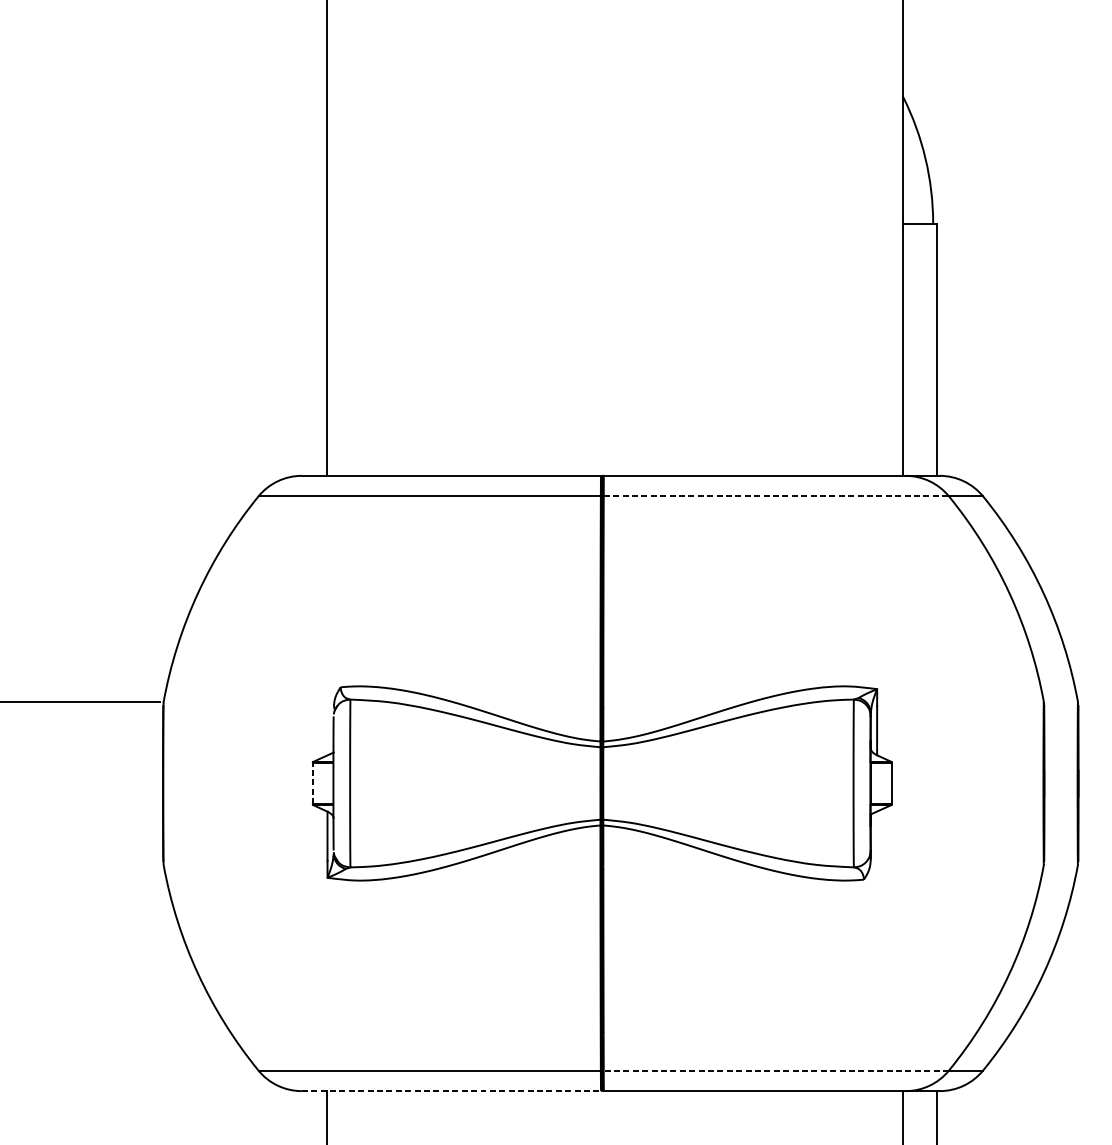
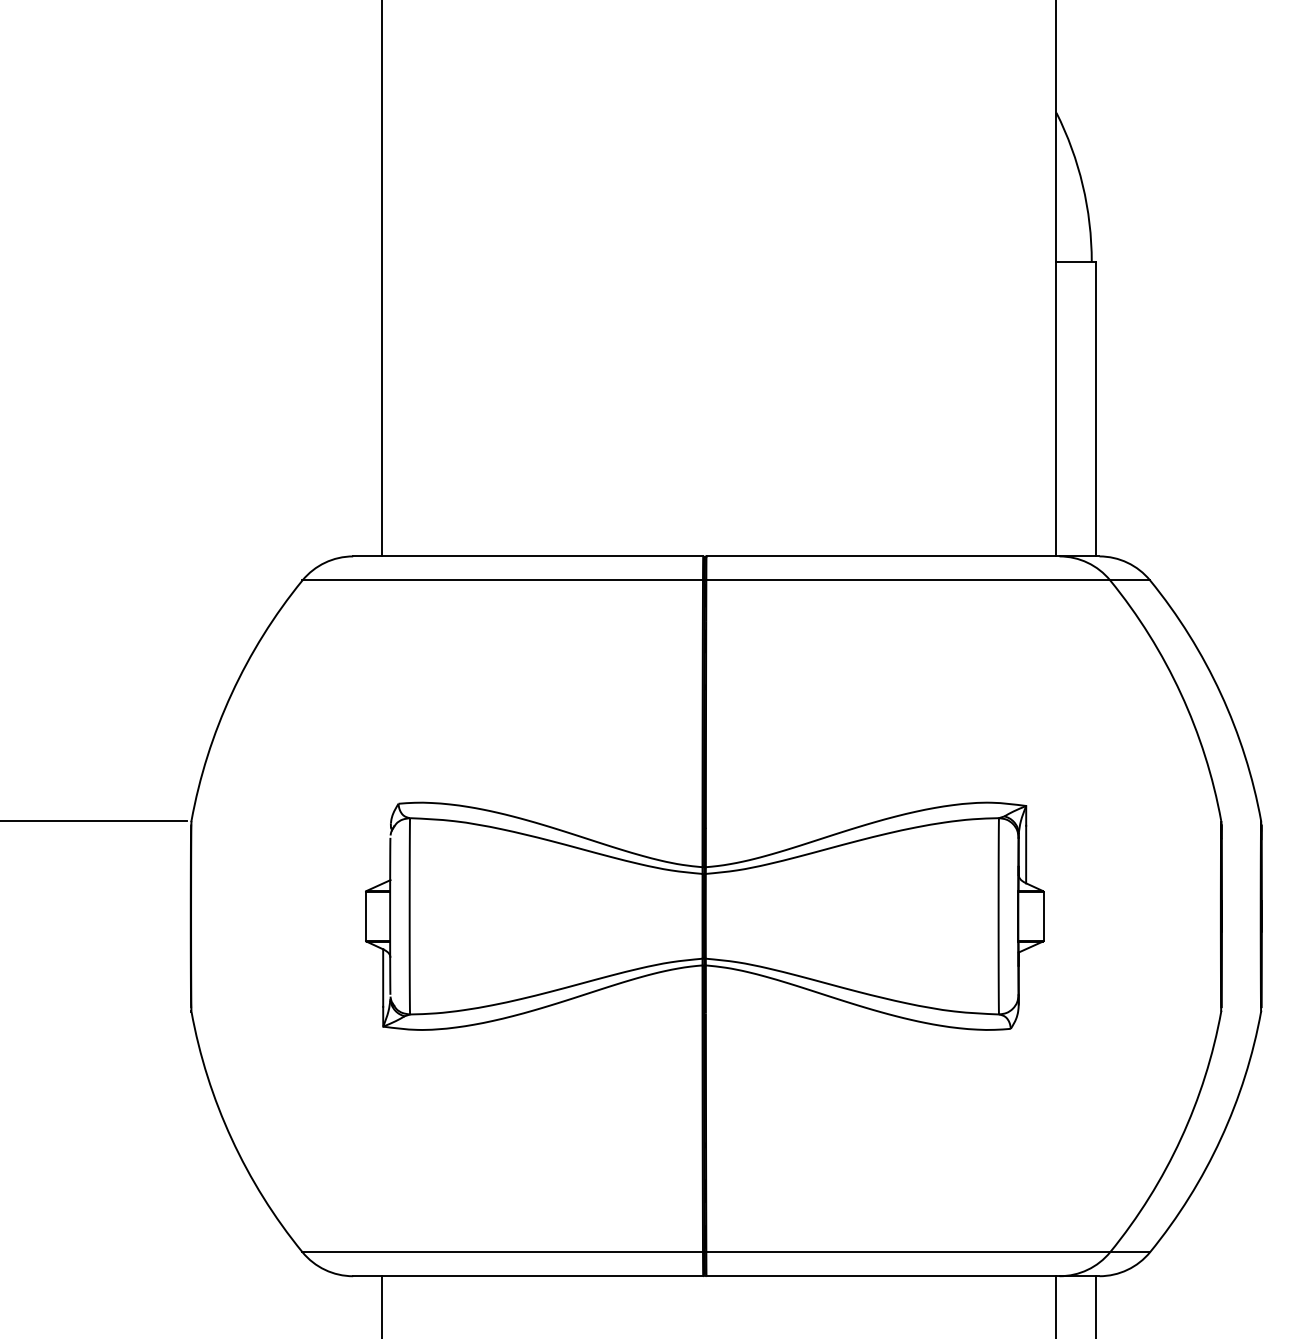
line: (776, 496) -> (908, 580), dashed -> solid
line: (312, 782) -> (365, 915), dashed -> solid
line: (776, 1070) -> (908, 1252), dashed -> solid
line: (451, 1091) -> (528, 1276), dashed -> solid

